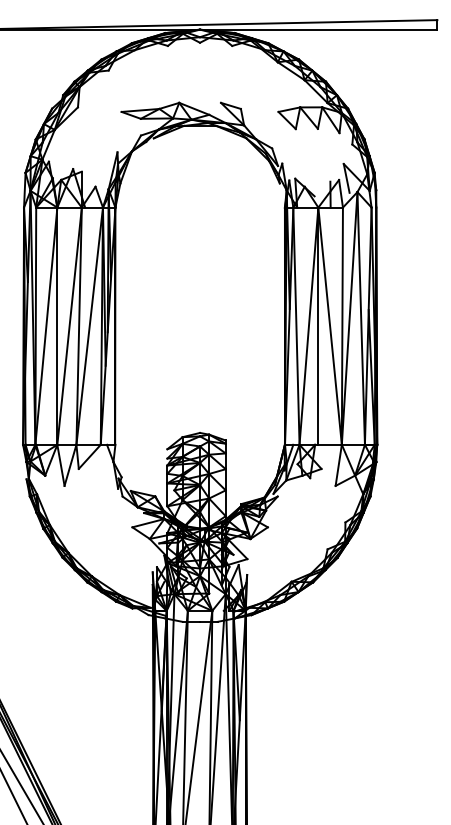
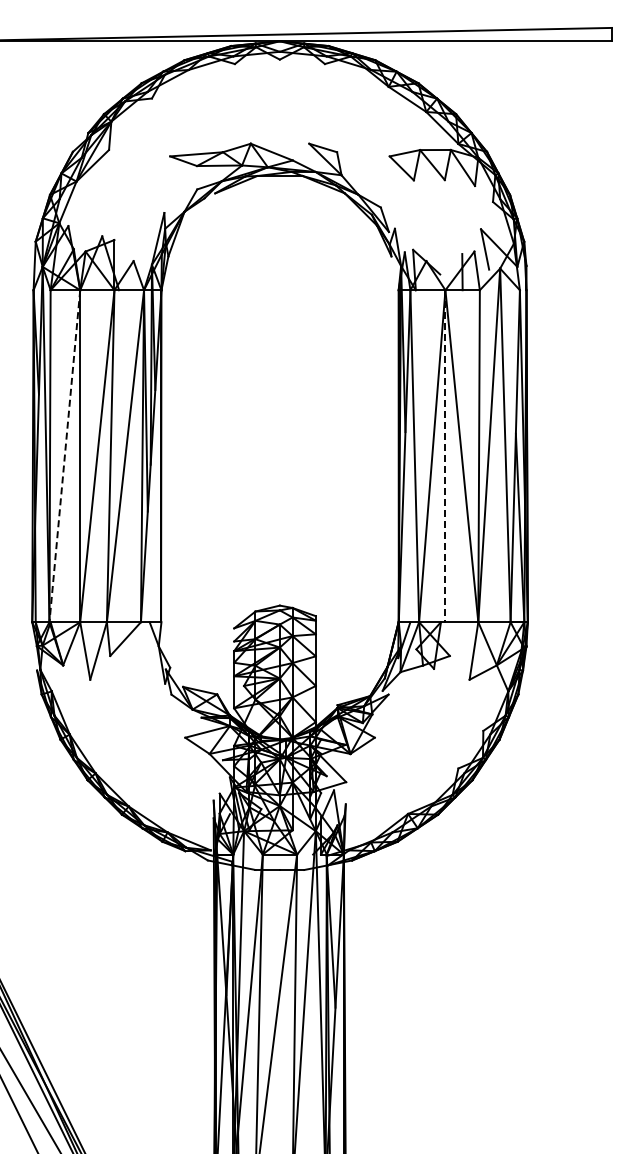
line: (46, 326) -> (64, 456), solid -> dashed
line: (318, 326) -> (445, 456), solid -> dashed

